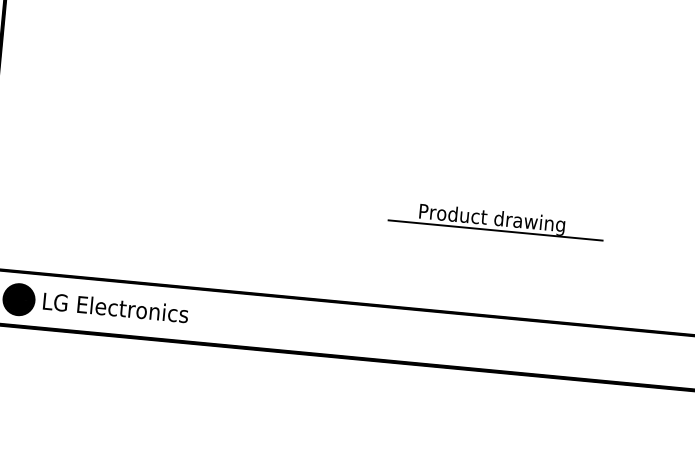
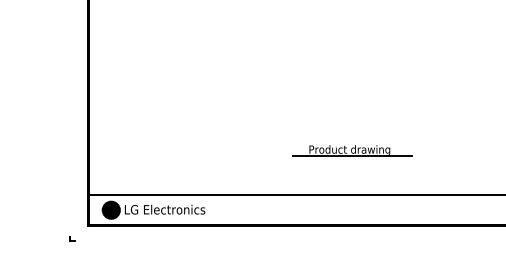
part: (497, 220) -> (352, 150), moved

